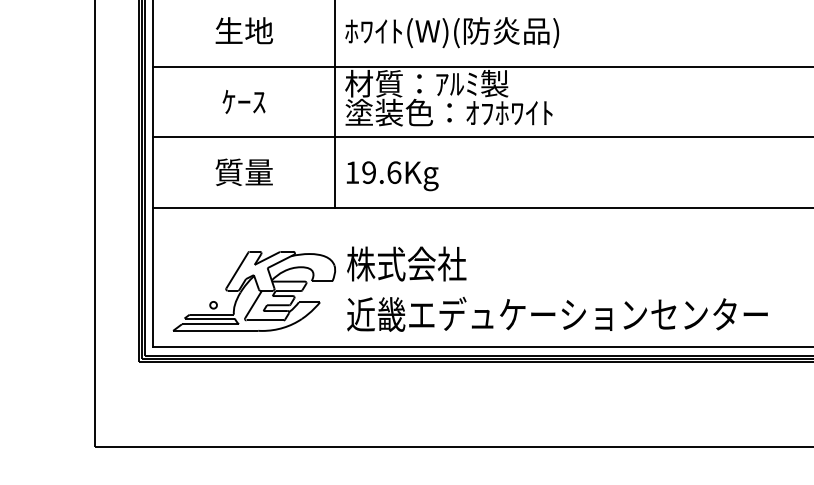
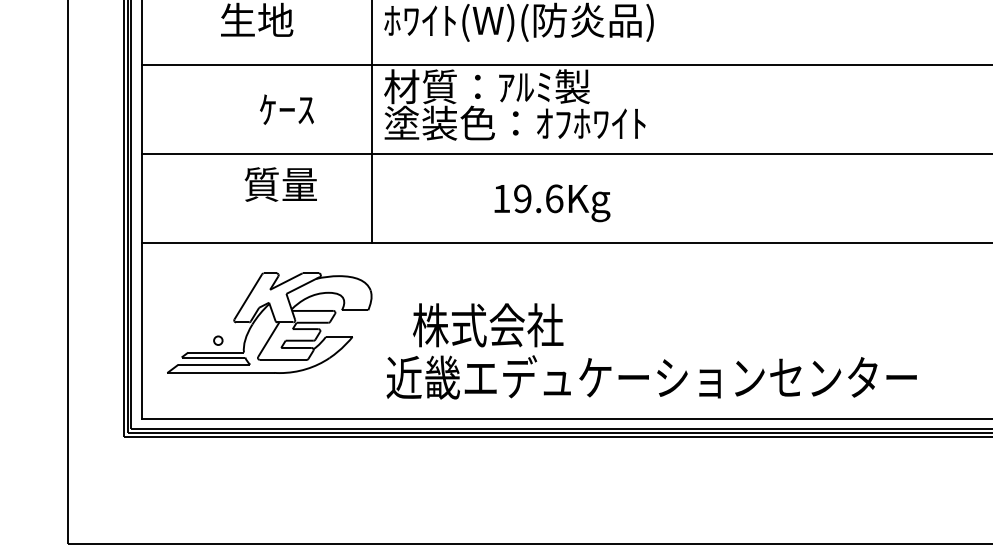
text: (243, 101) -> (286, 109), moved
text: (243, 172) -> (279, 184), moved
text: (392, 176) -> (552, 203), moved
text: (406, 263) -> (487, 324), moved
part: (254, 291) -> (269, 323), moved

